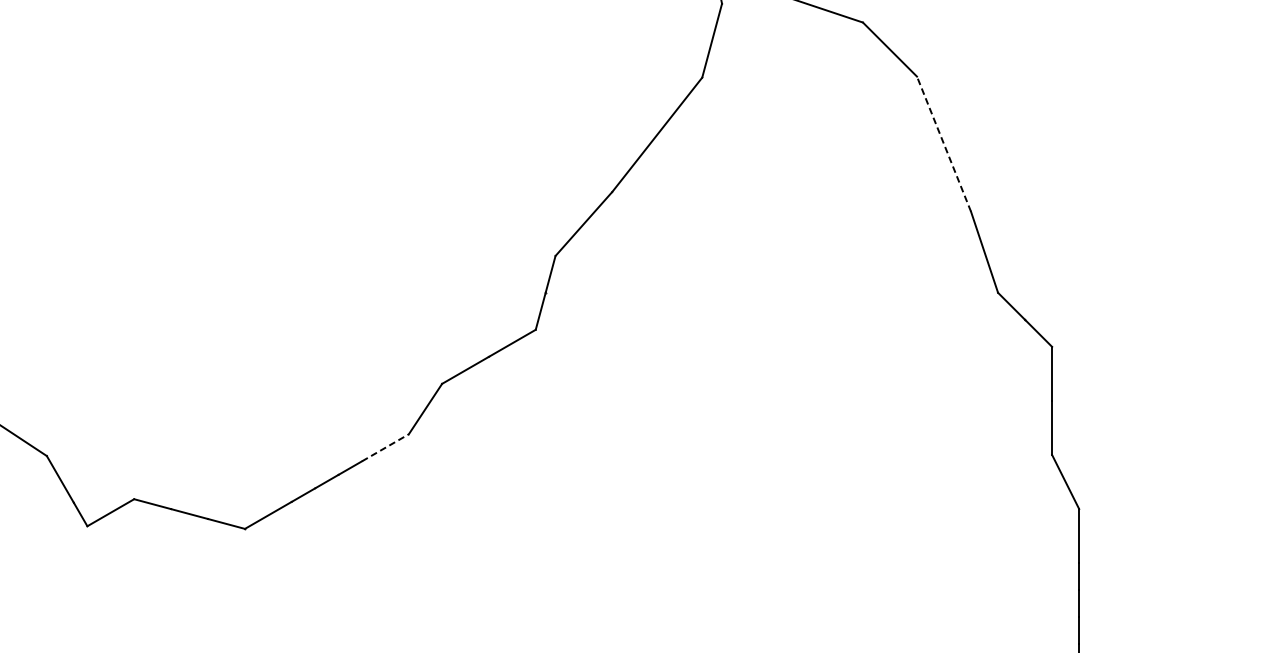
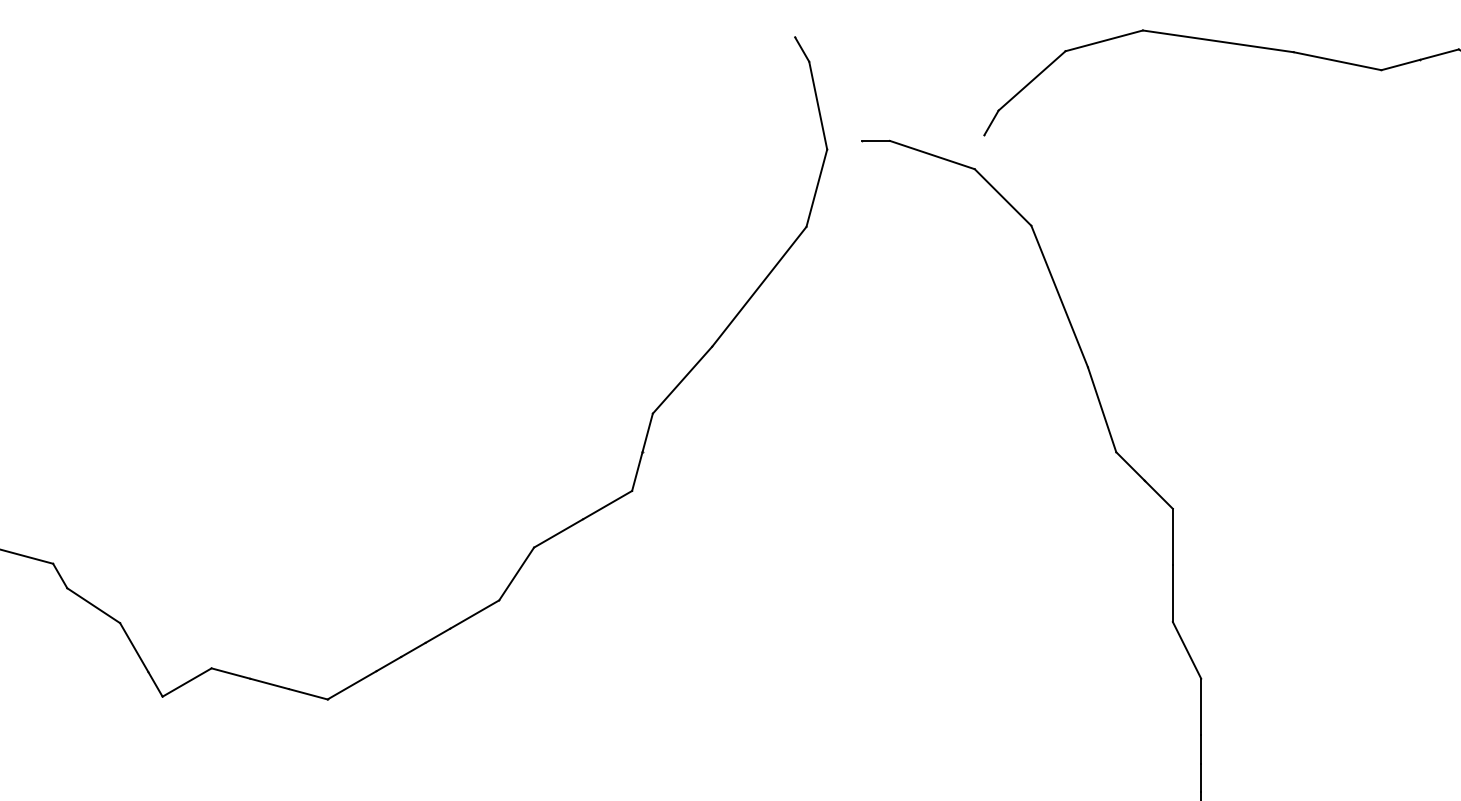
line: (943, 144) -> (1059, 296), dashed -> solid
line: (386, 447) -> (475, 614), dashed -> solid

